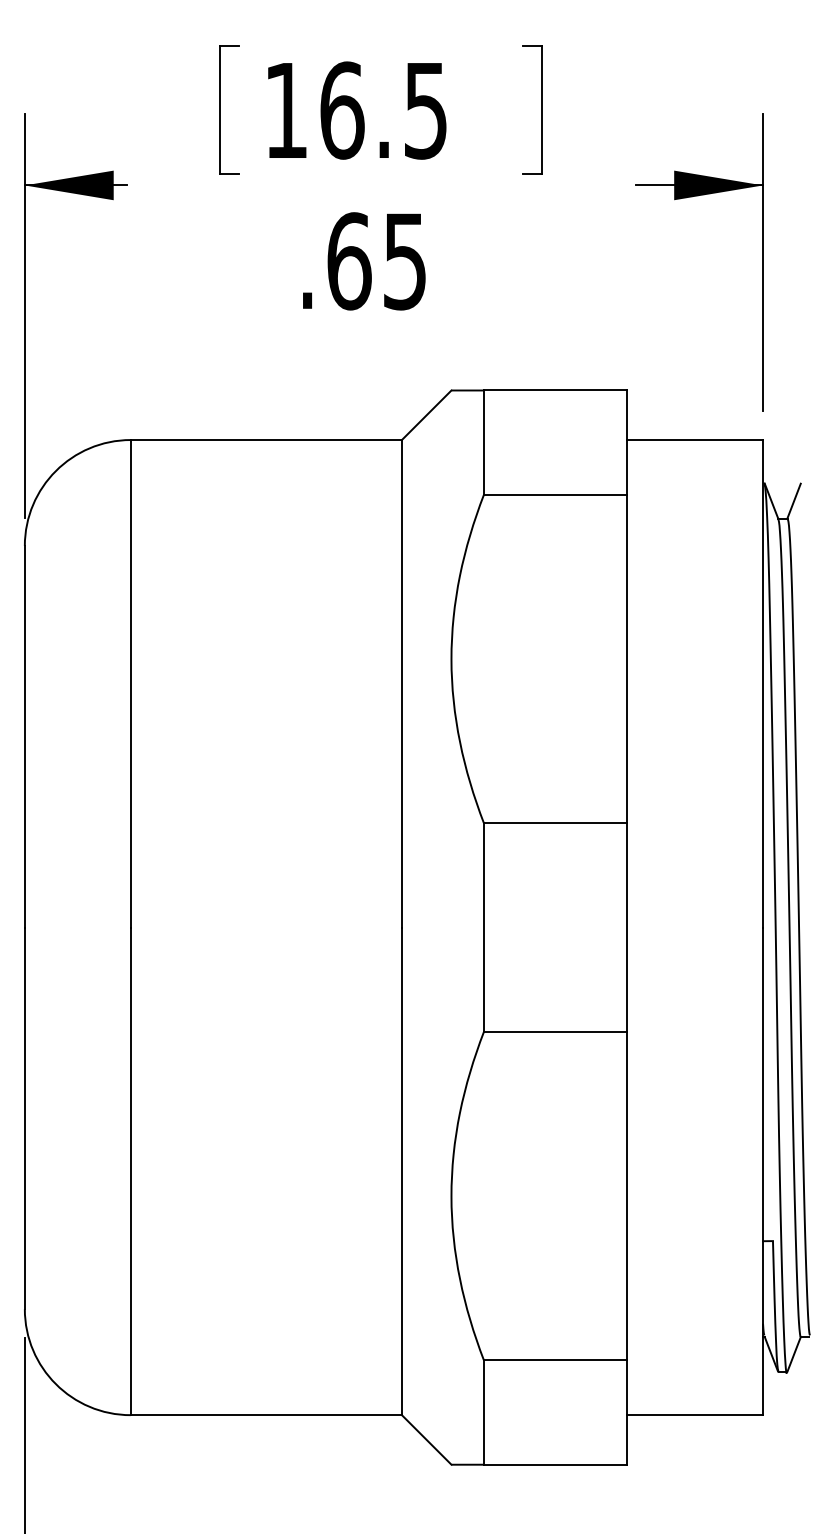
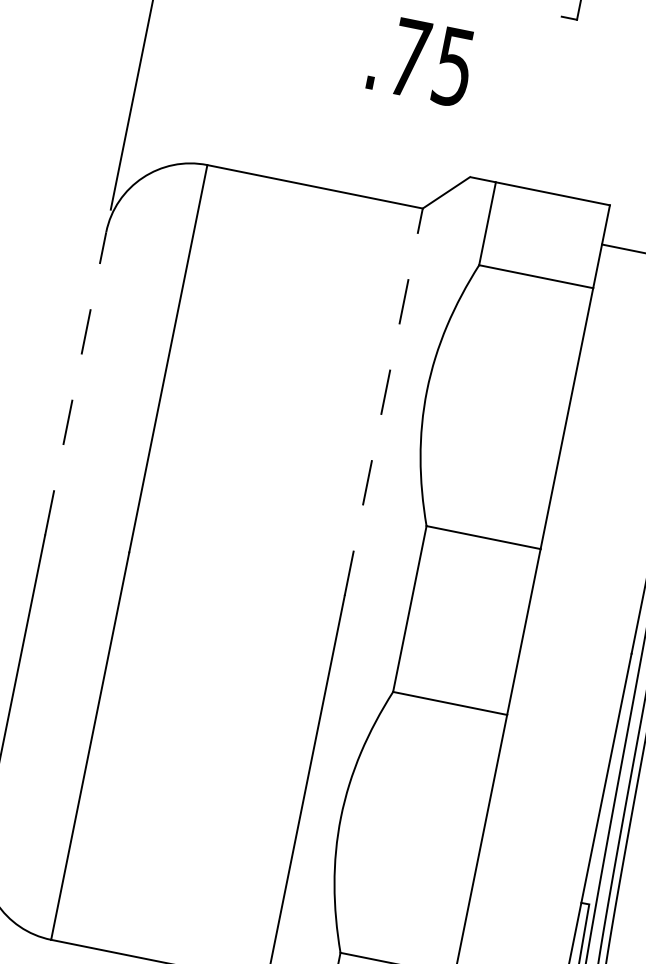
text: (349, 261) -> (409, 58), .65 -> .75
line: (401, 683) -> (383, 401), solid -> dashed
line: (24, 736) -> (75, 383), solid -> dashed

